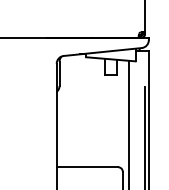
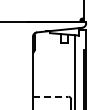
line: (87, 166) -> (50, 96), solid -> dashed

